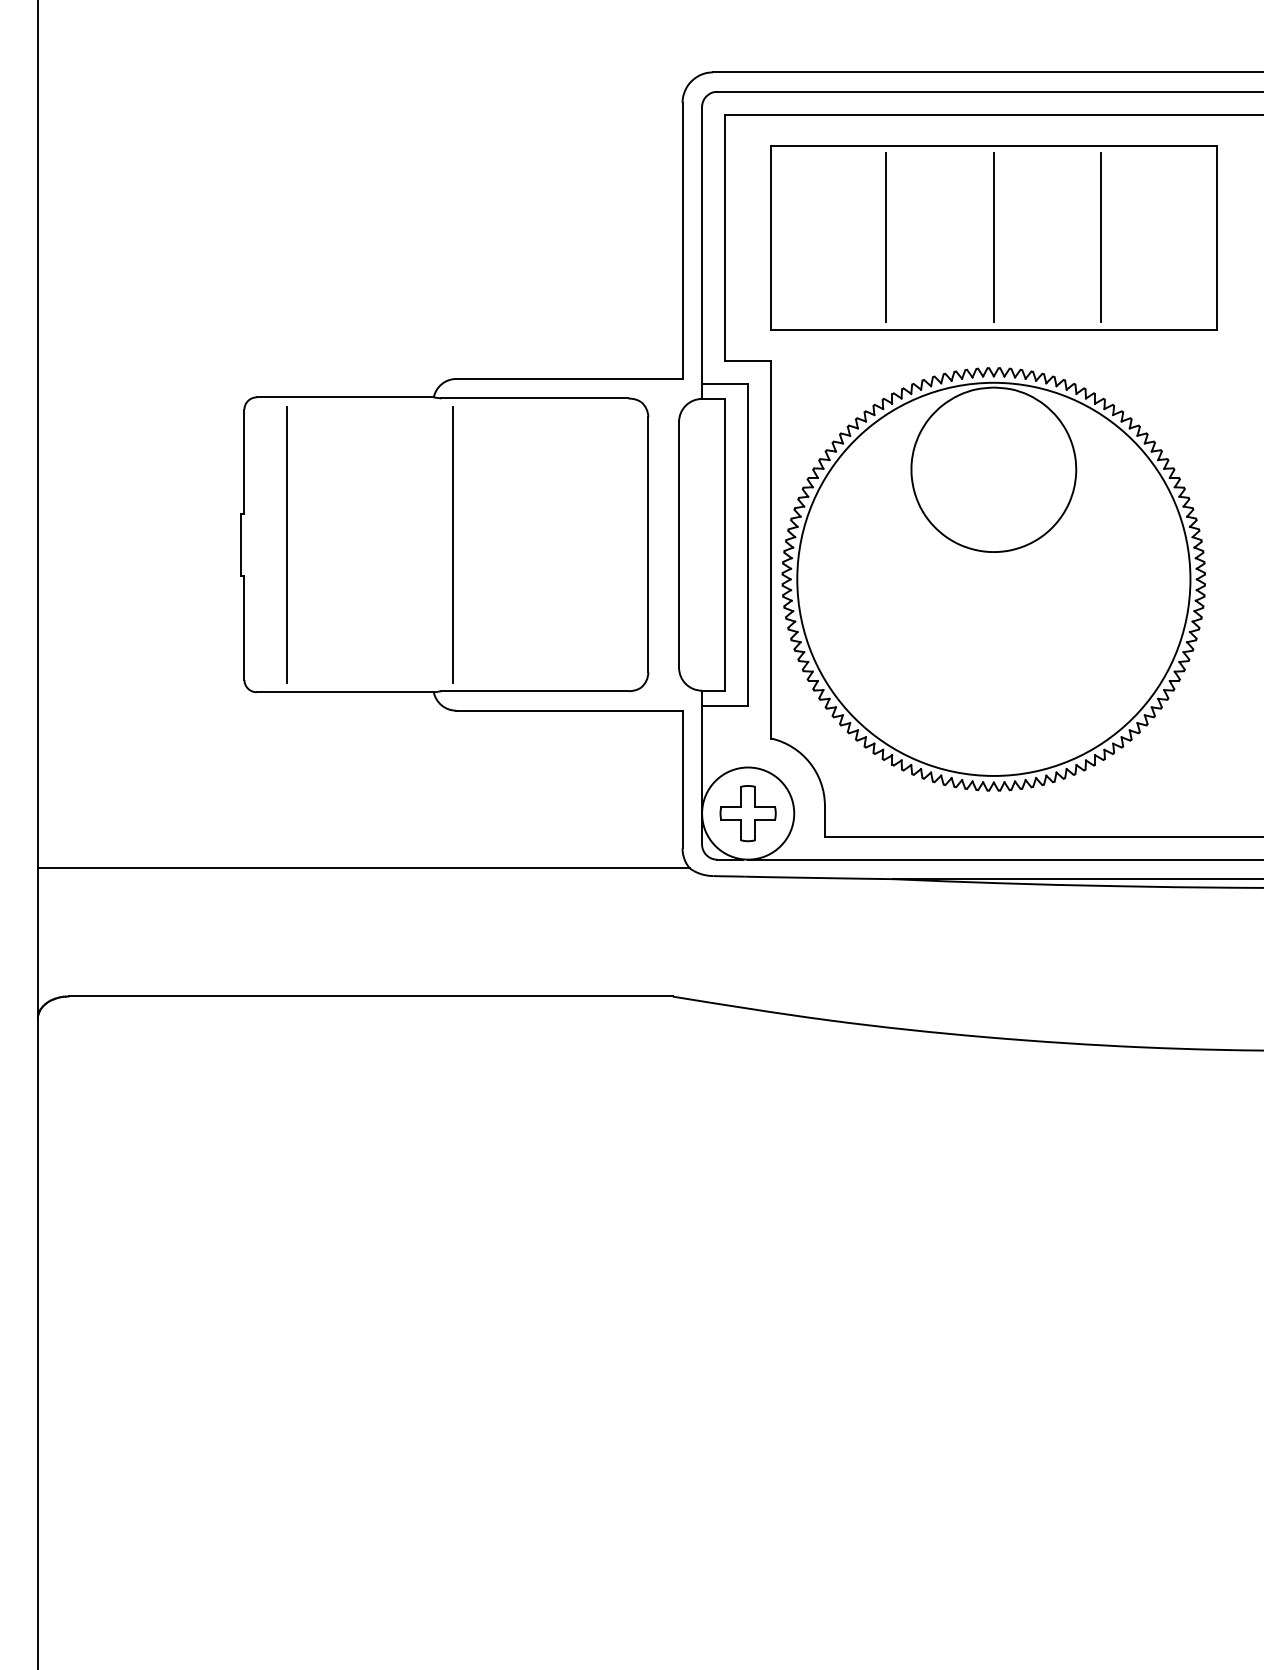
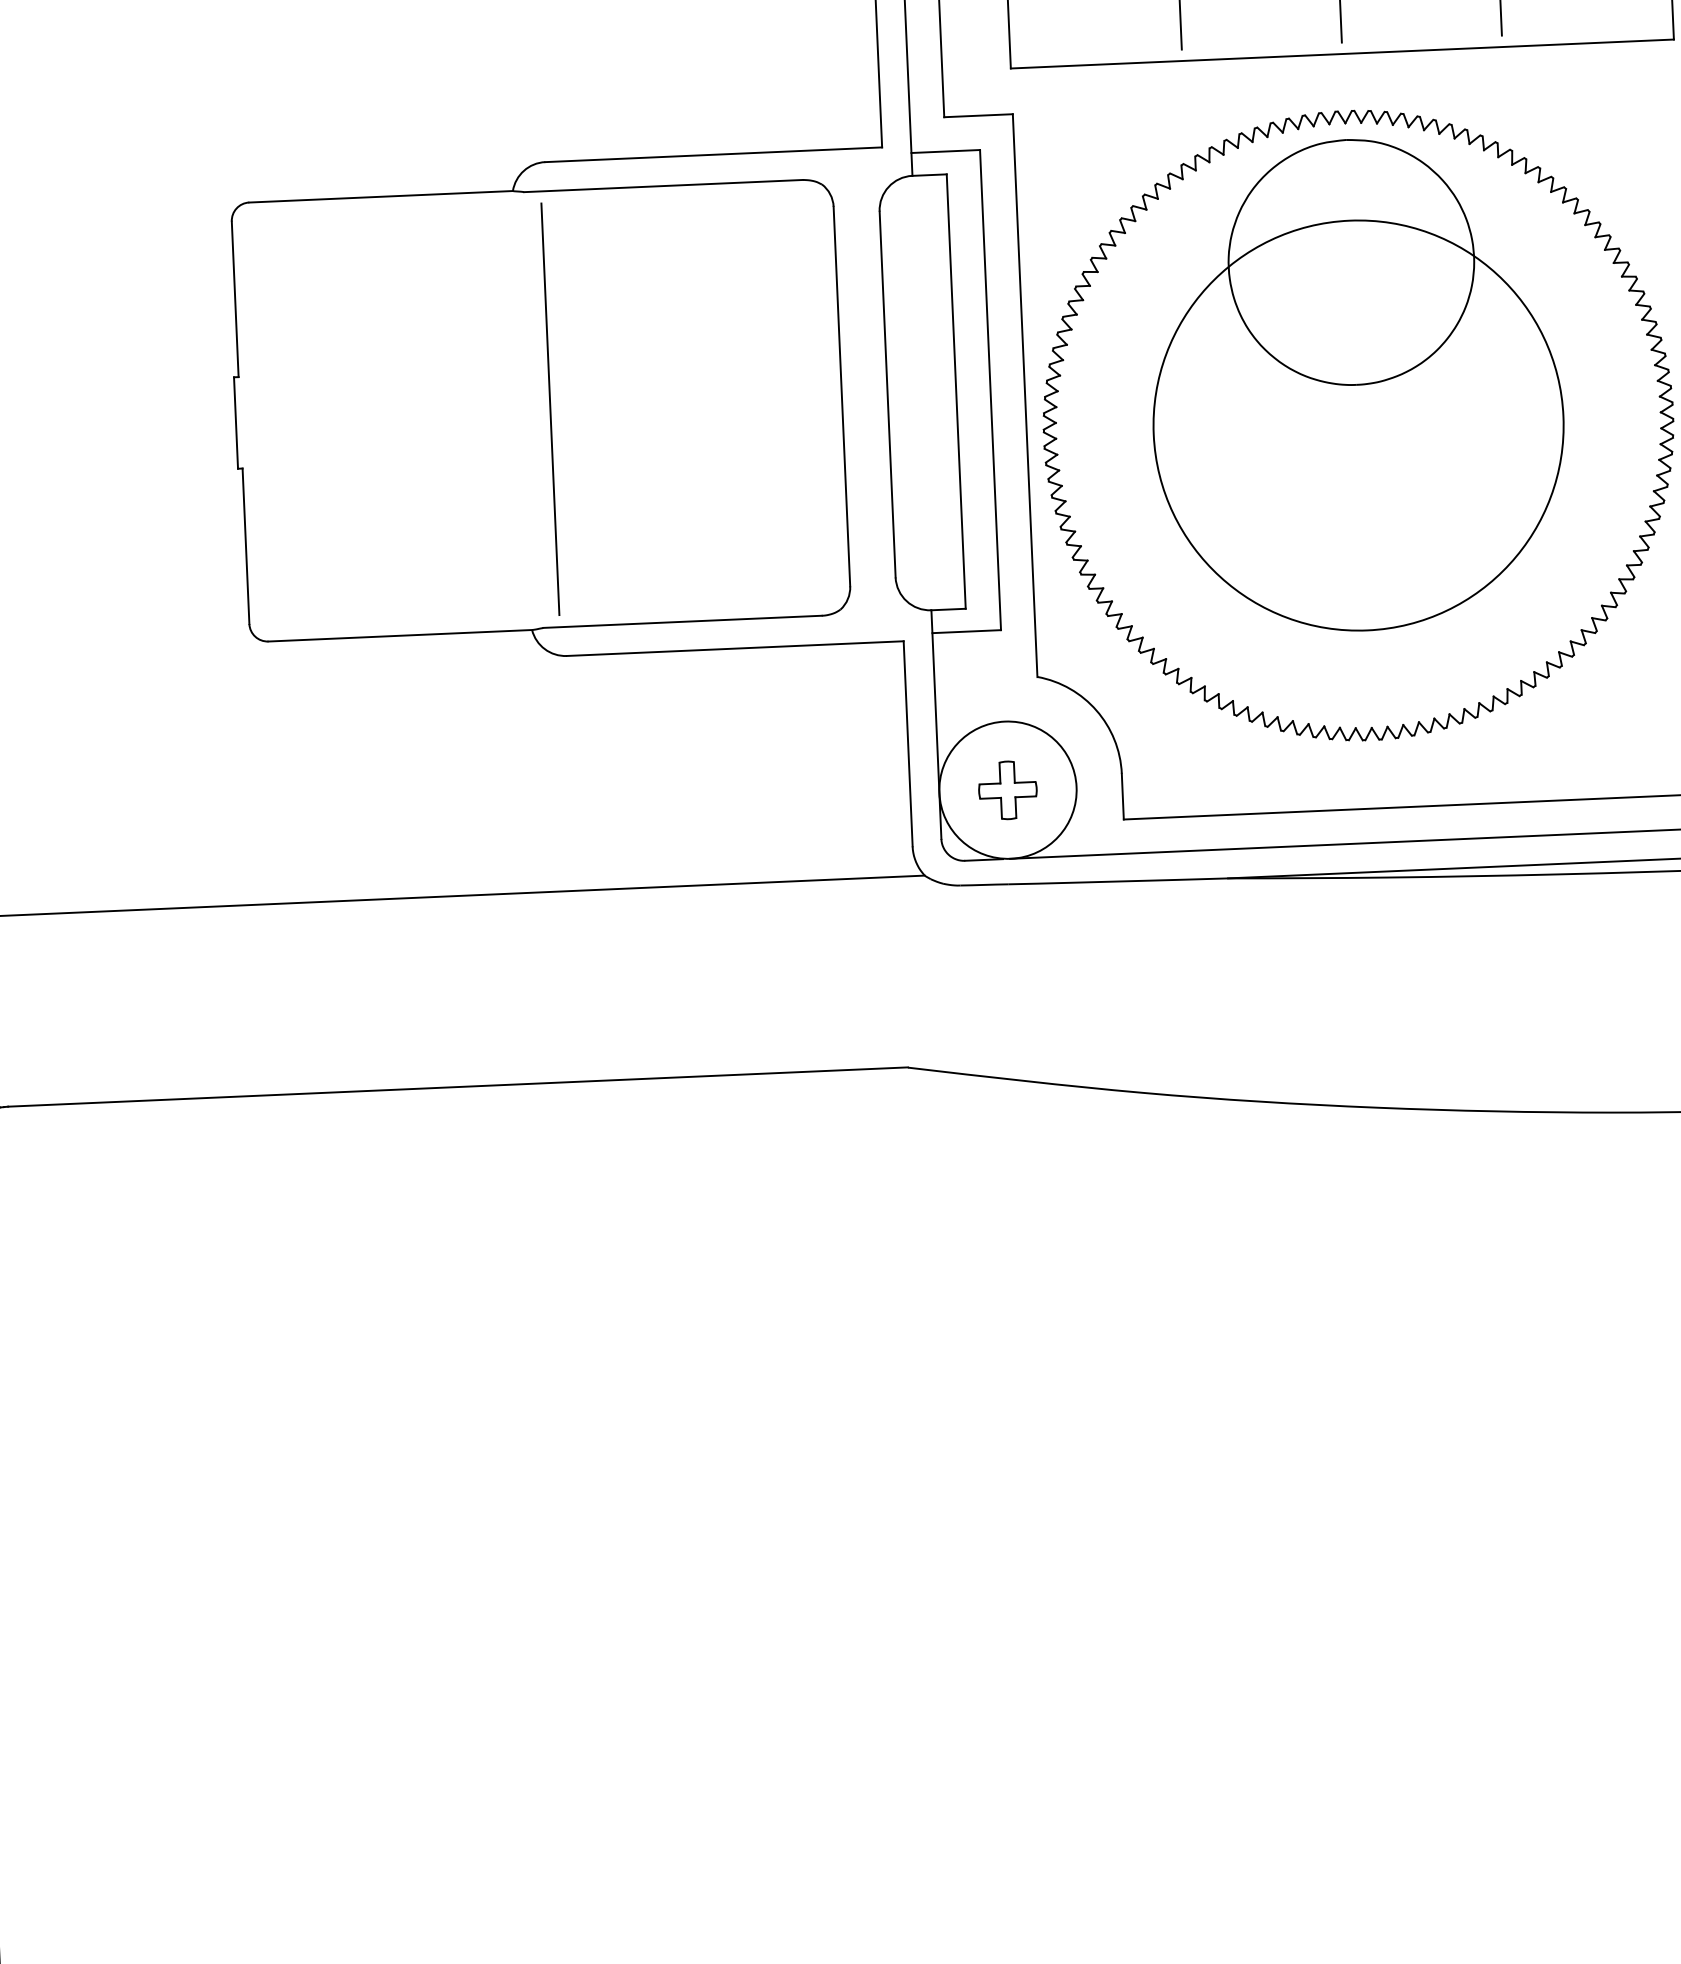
line: (286, 544) -> (303, 419), removed
circle: (993, 578) -> (1357, 424), size x0.7
part: (747, 813) -> (1007, 790), size x0.7

